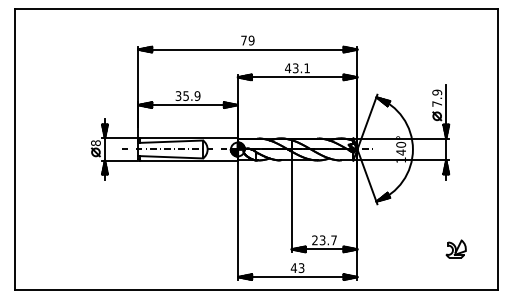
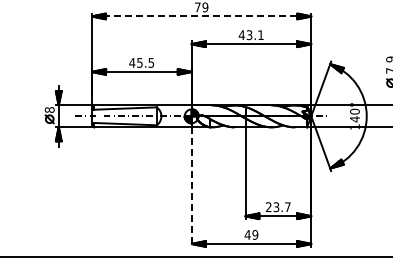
line: (247, 49) -> (201, 16), solid -> dashed
text: (187, 95) -> (141, 62), 35.9 -> 45.5
line: (238, 220) -> (192, 187), solid -> dashed
text: (301, 267) -> (255, 234), 43 -> 49

